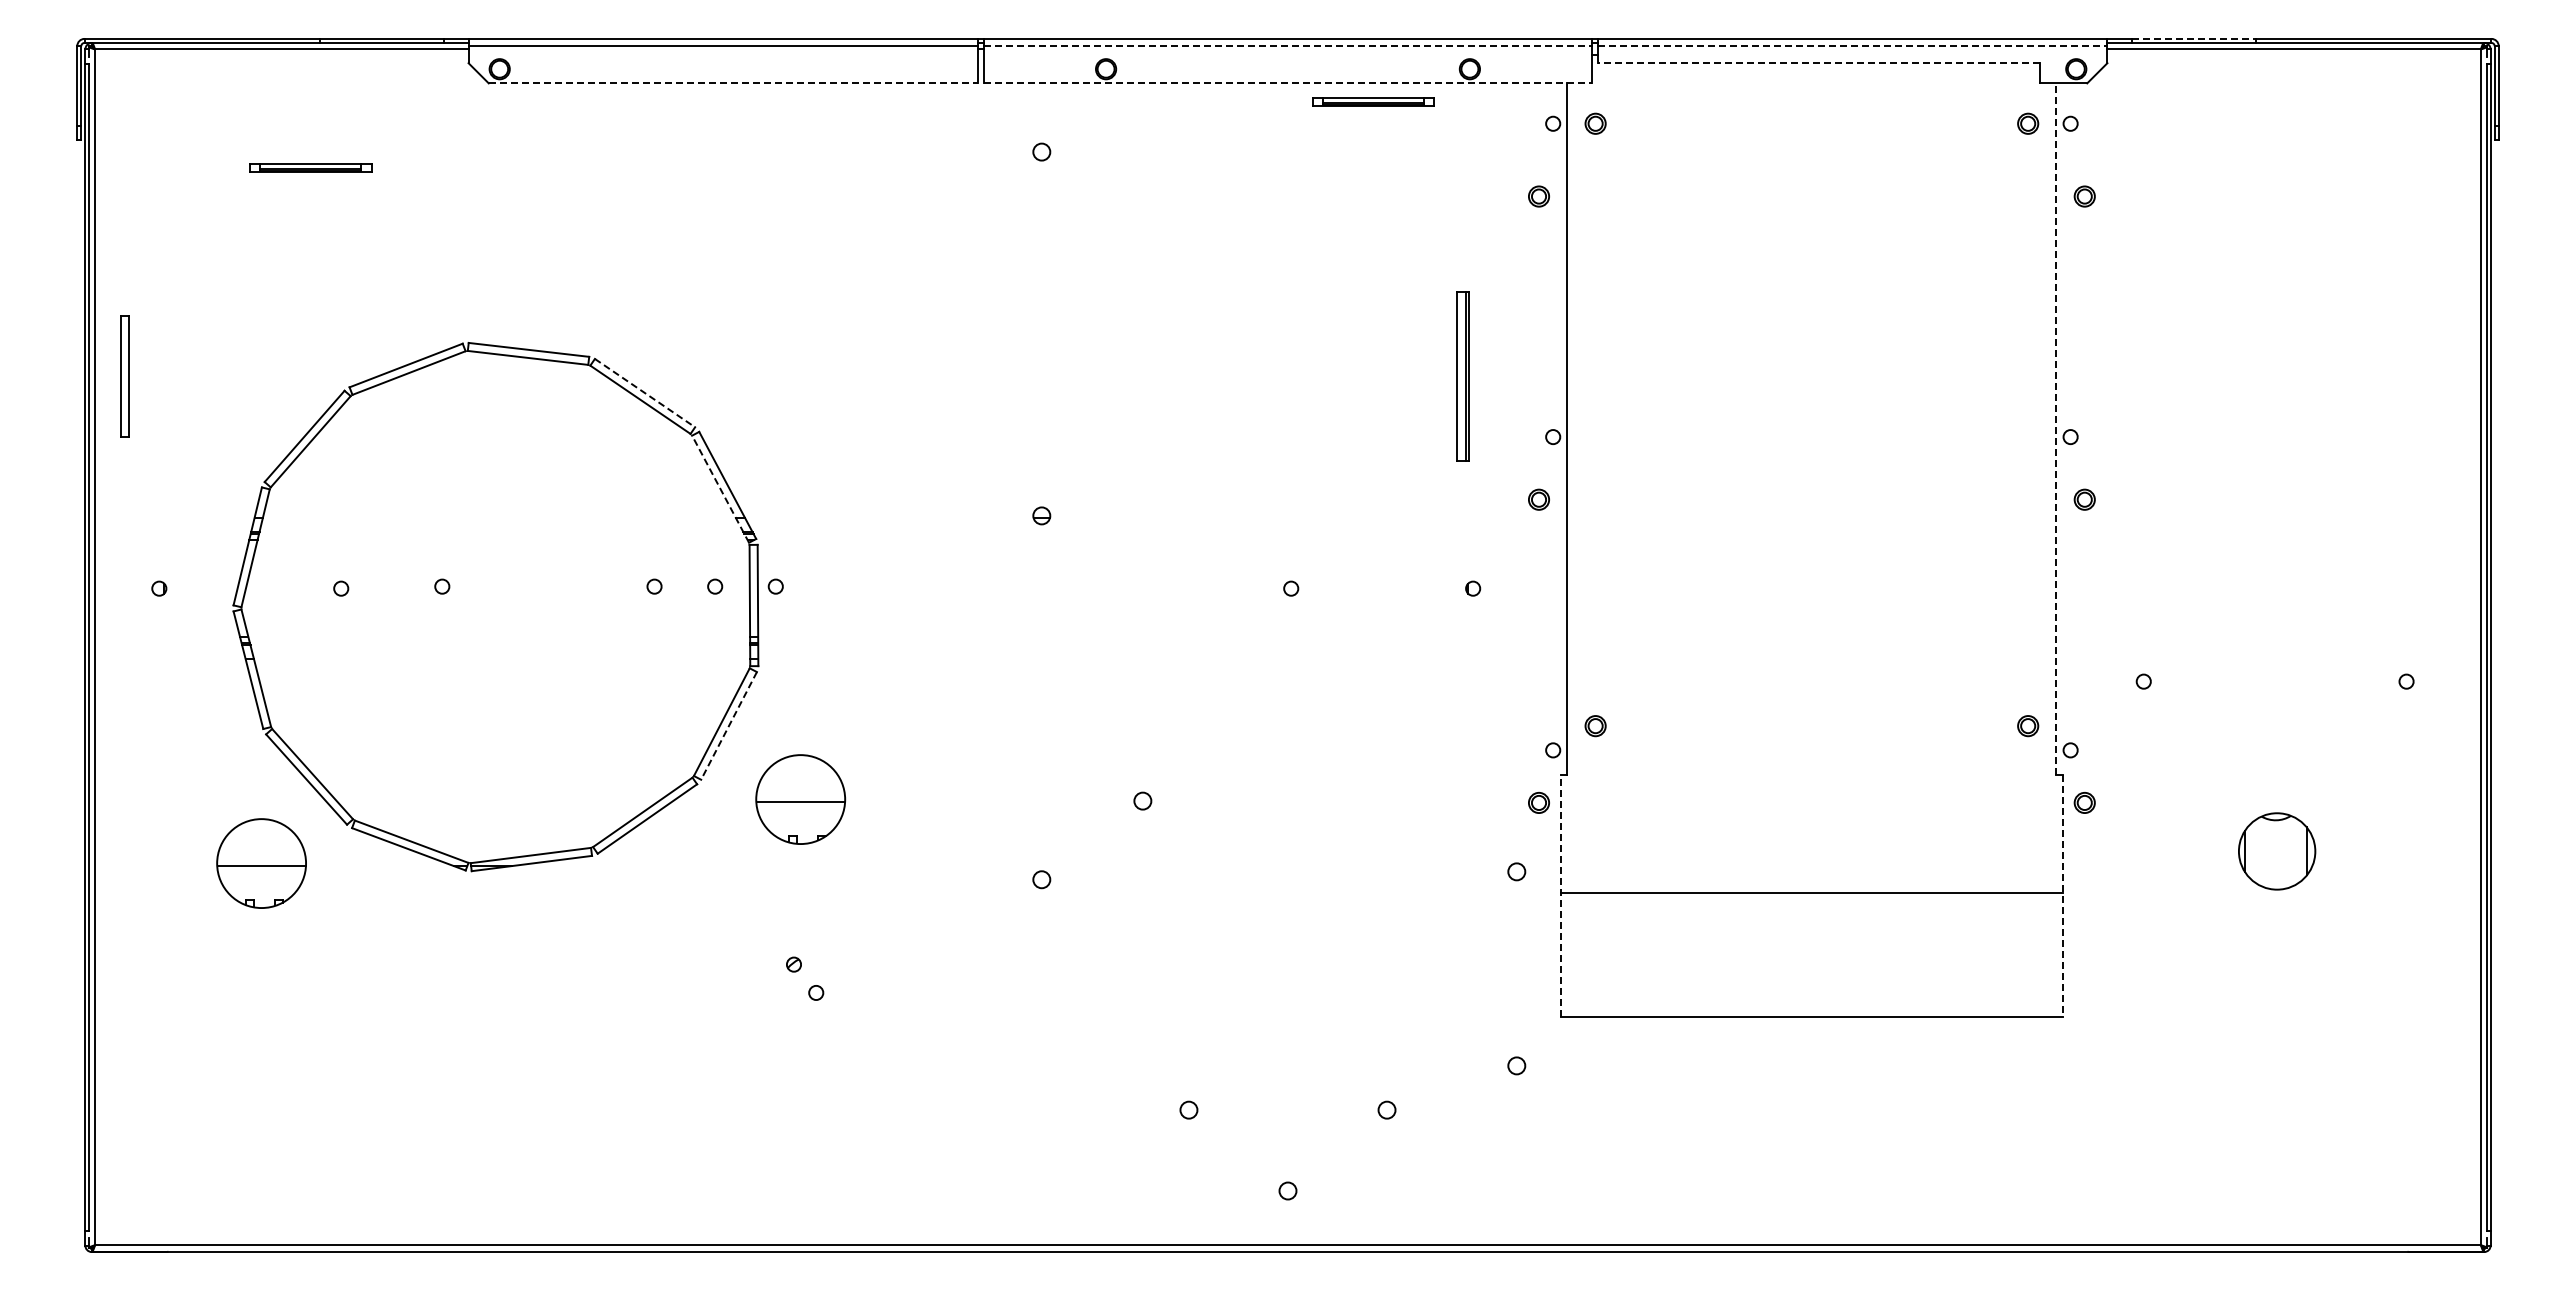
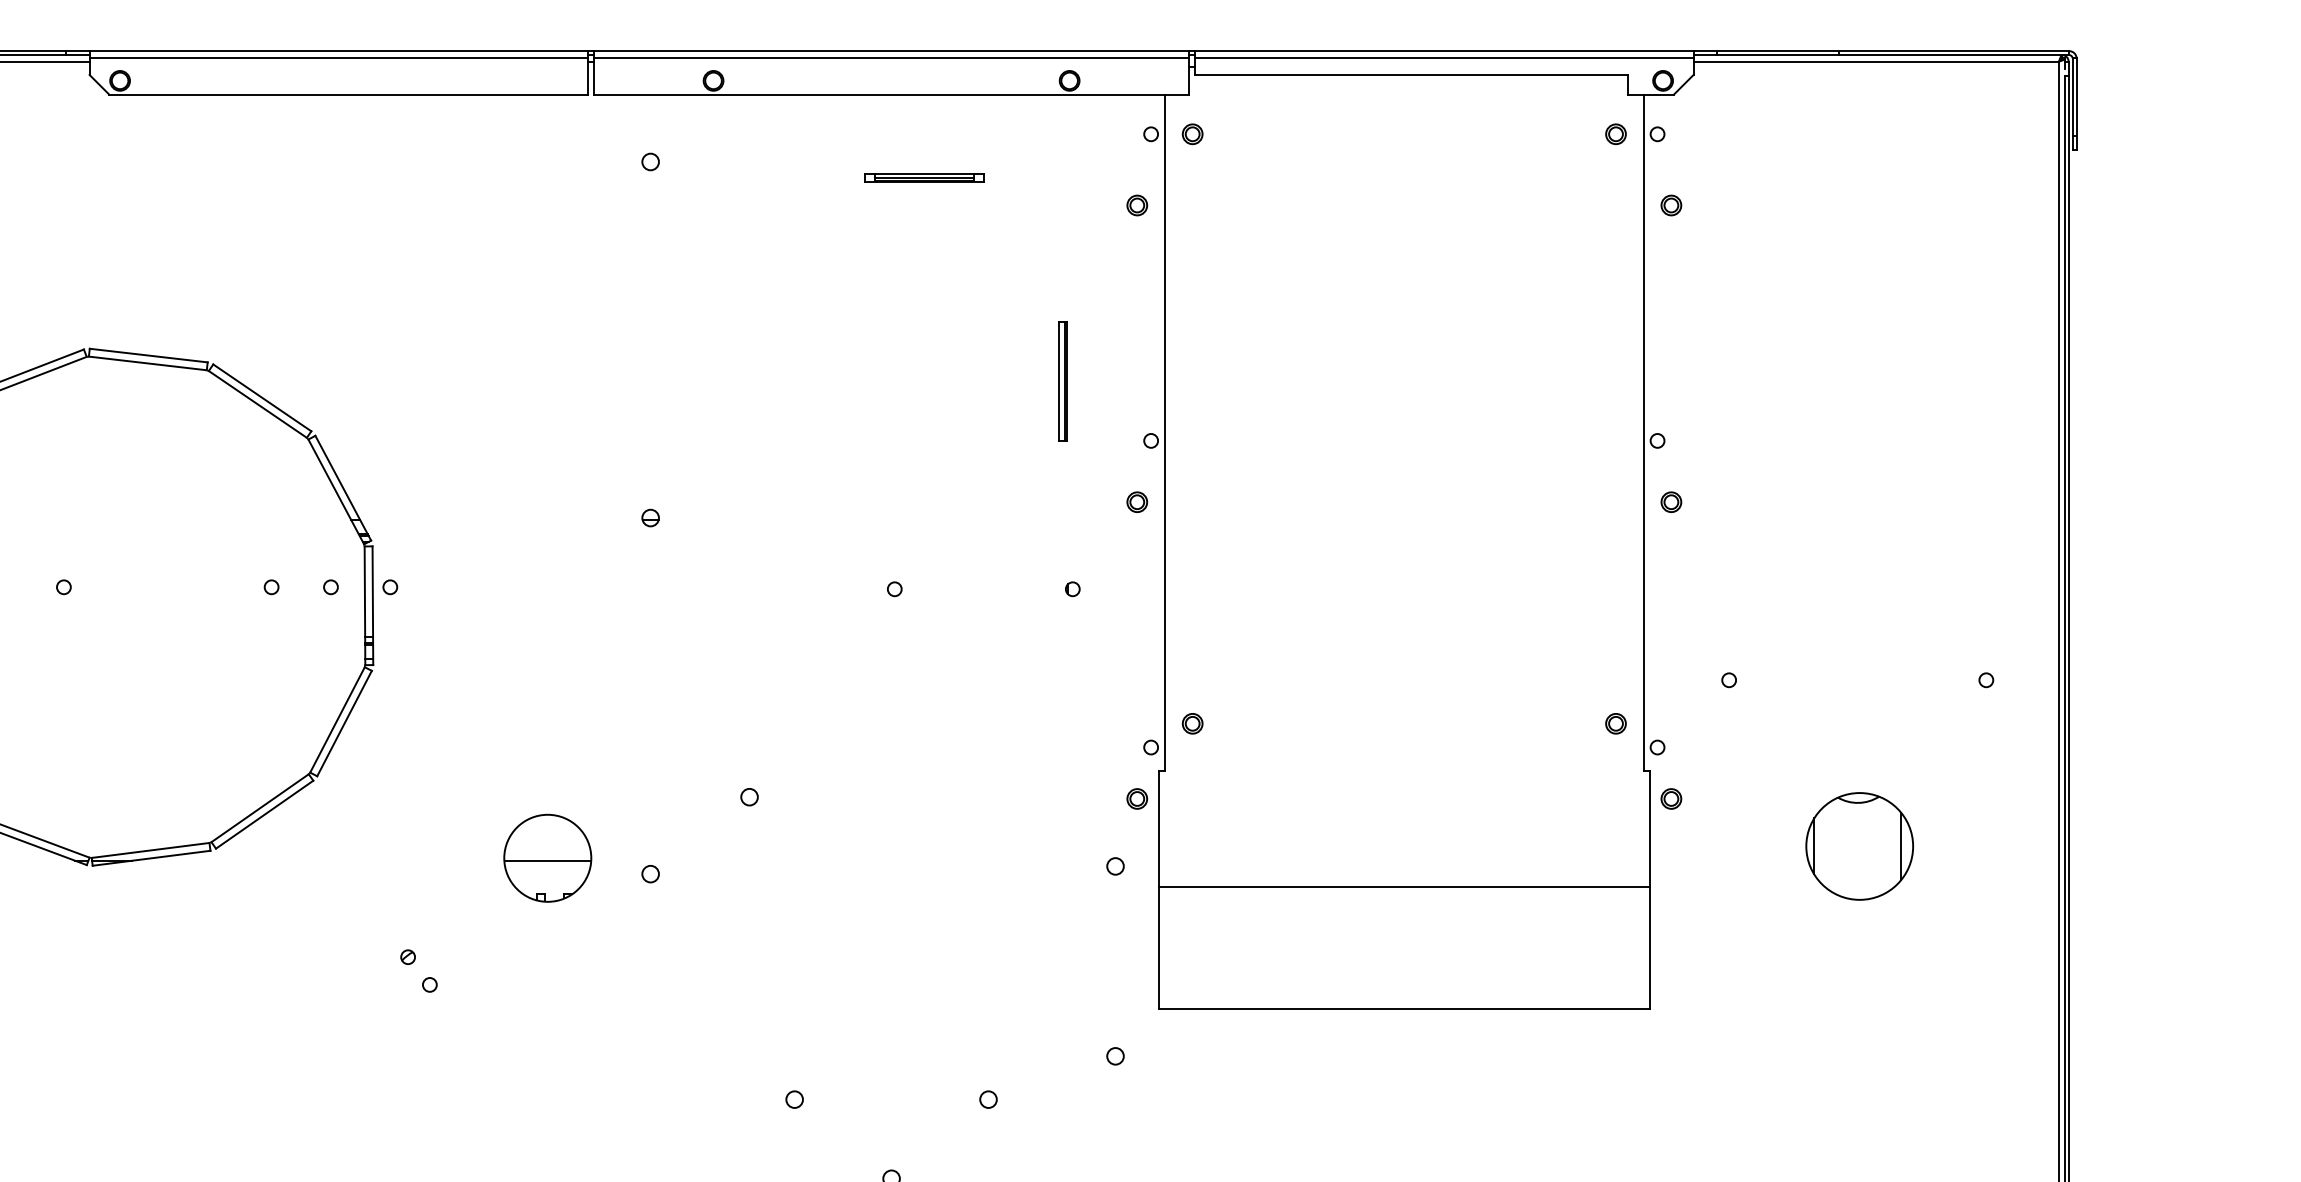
line: (2194, 38) -> (1778, 50), dashed -> solid
line: (1288, 46) -> (892, 58), dashed -> solid
line: (1852, 46) -> (1444, 58), dashed -> solid
line: (1818, 63) -> (1410, 75), dashed -> solid
line: (733, 83) -> (348, 94), dashed -> solid
line: (1288, 83) -> (892, 94), dashed -> solid
part: (1373, 101) -> (924, 177), moved
part: (1462, 376) -> (1062, 381), size x0.71
line: (645, 393) -> (262, 398), dashed -> solid
line: (2056, 429) -> (1643, 433), dashed -> solid
line: (720, 489) -> (336, 492), dashed -> solid
line: (729, 725) -> (345, 723), dashed -> solid
part: (800, 799) -> (547, 858), moved
part: (2276, 851) -> (1859, 846), size x1.43
line: (1561, 895) -> (1159, 889), dashed -> solid
line: (2062, 896) -> (1649, 890), dashed -> solid

